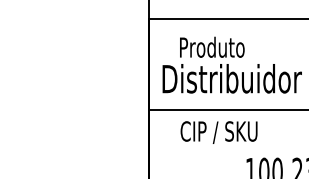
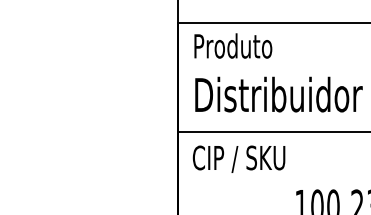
text: (212, 46) -> (233, 45), moved
text: (218, 132) -> (238, 159), moved

